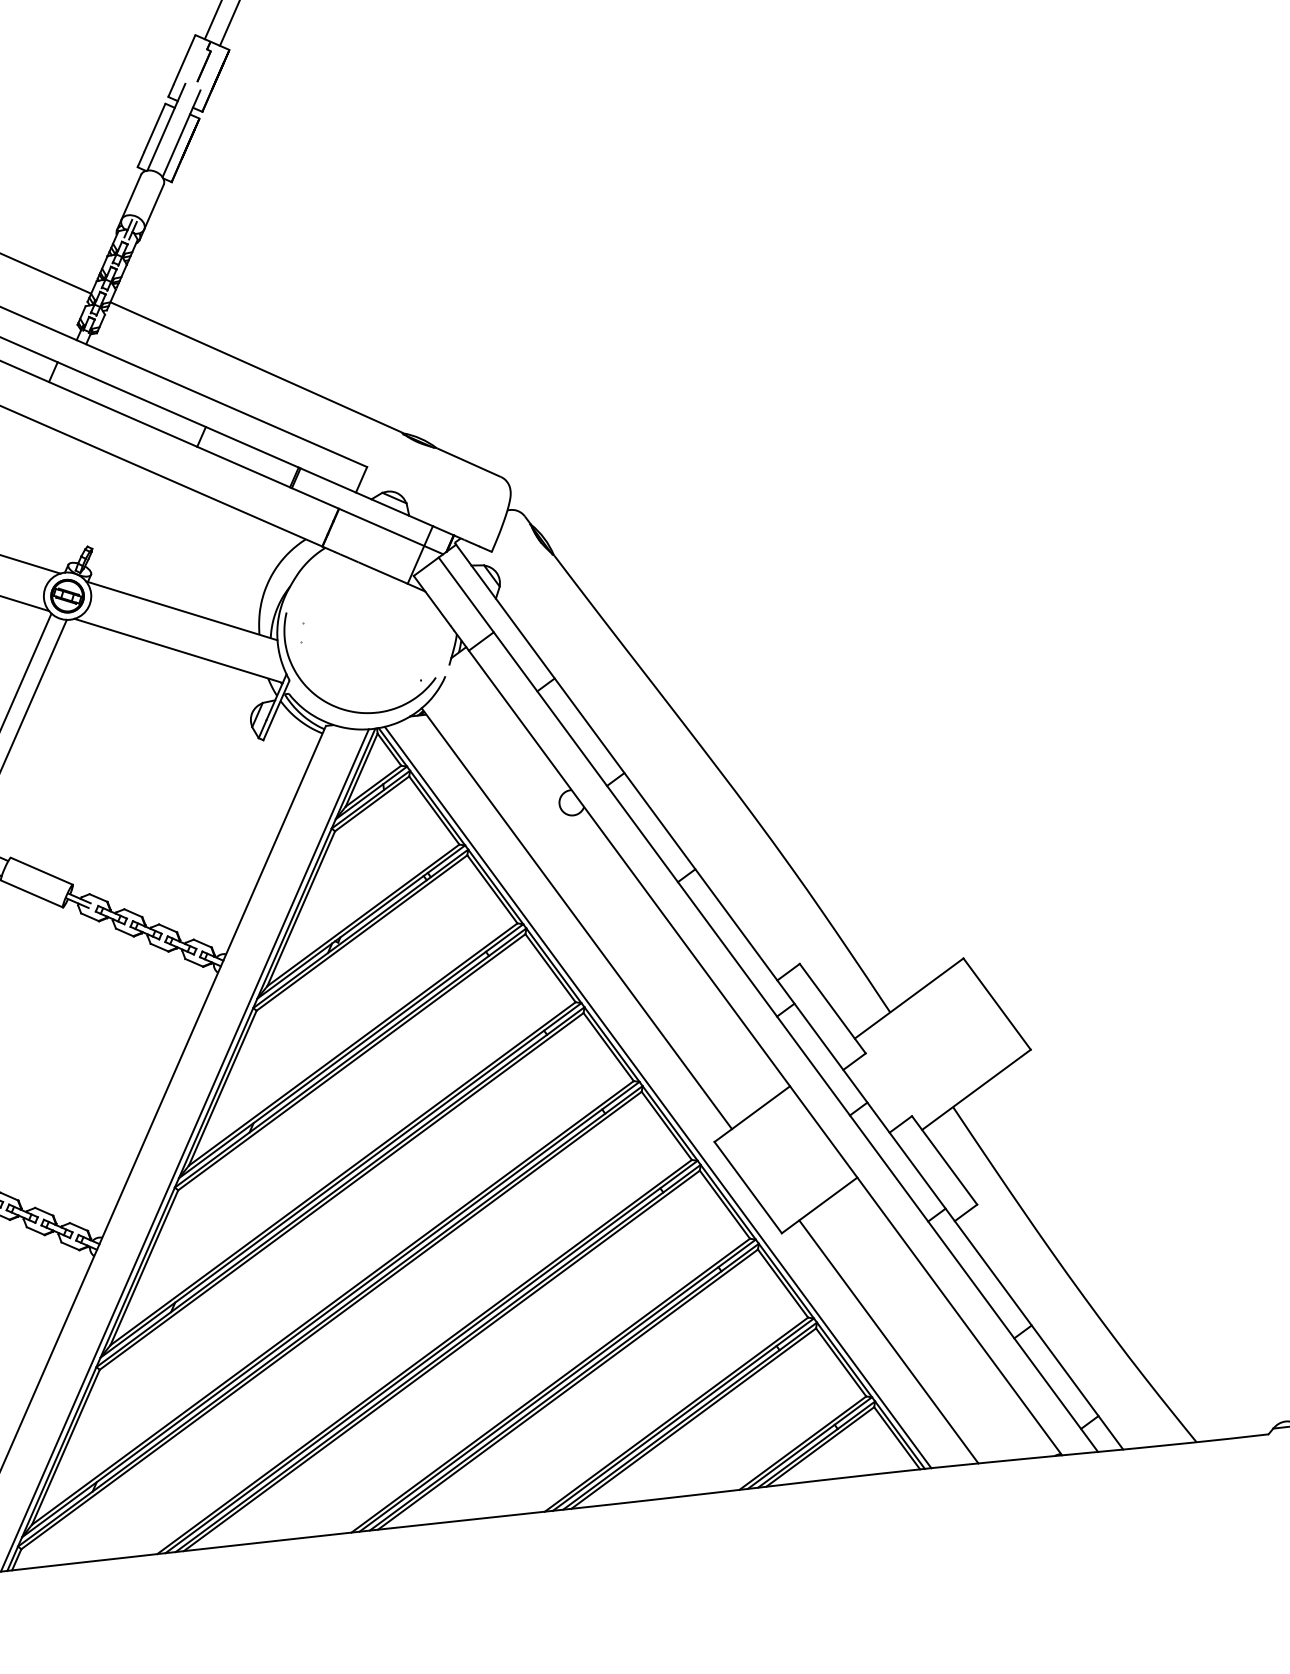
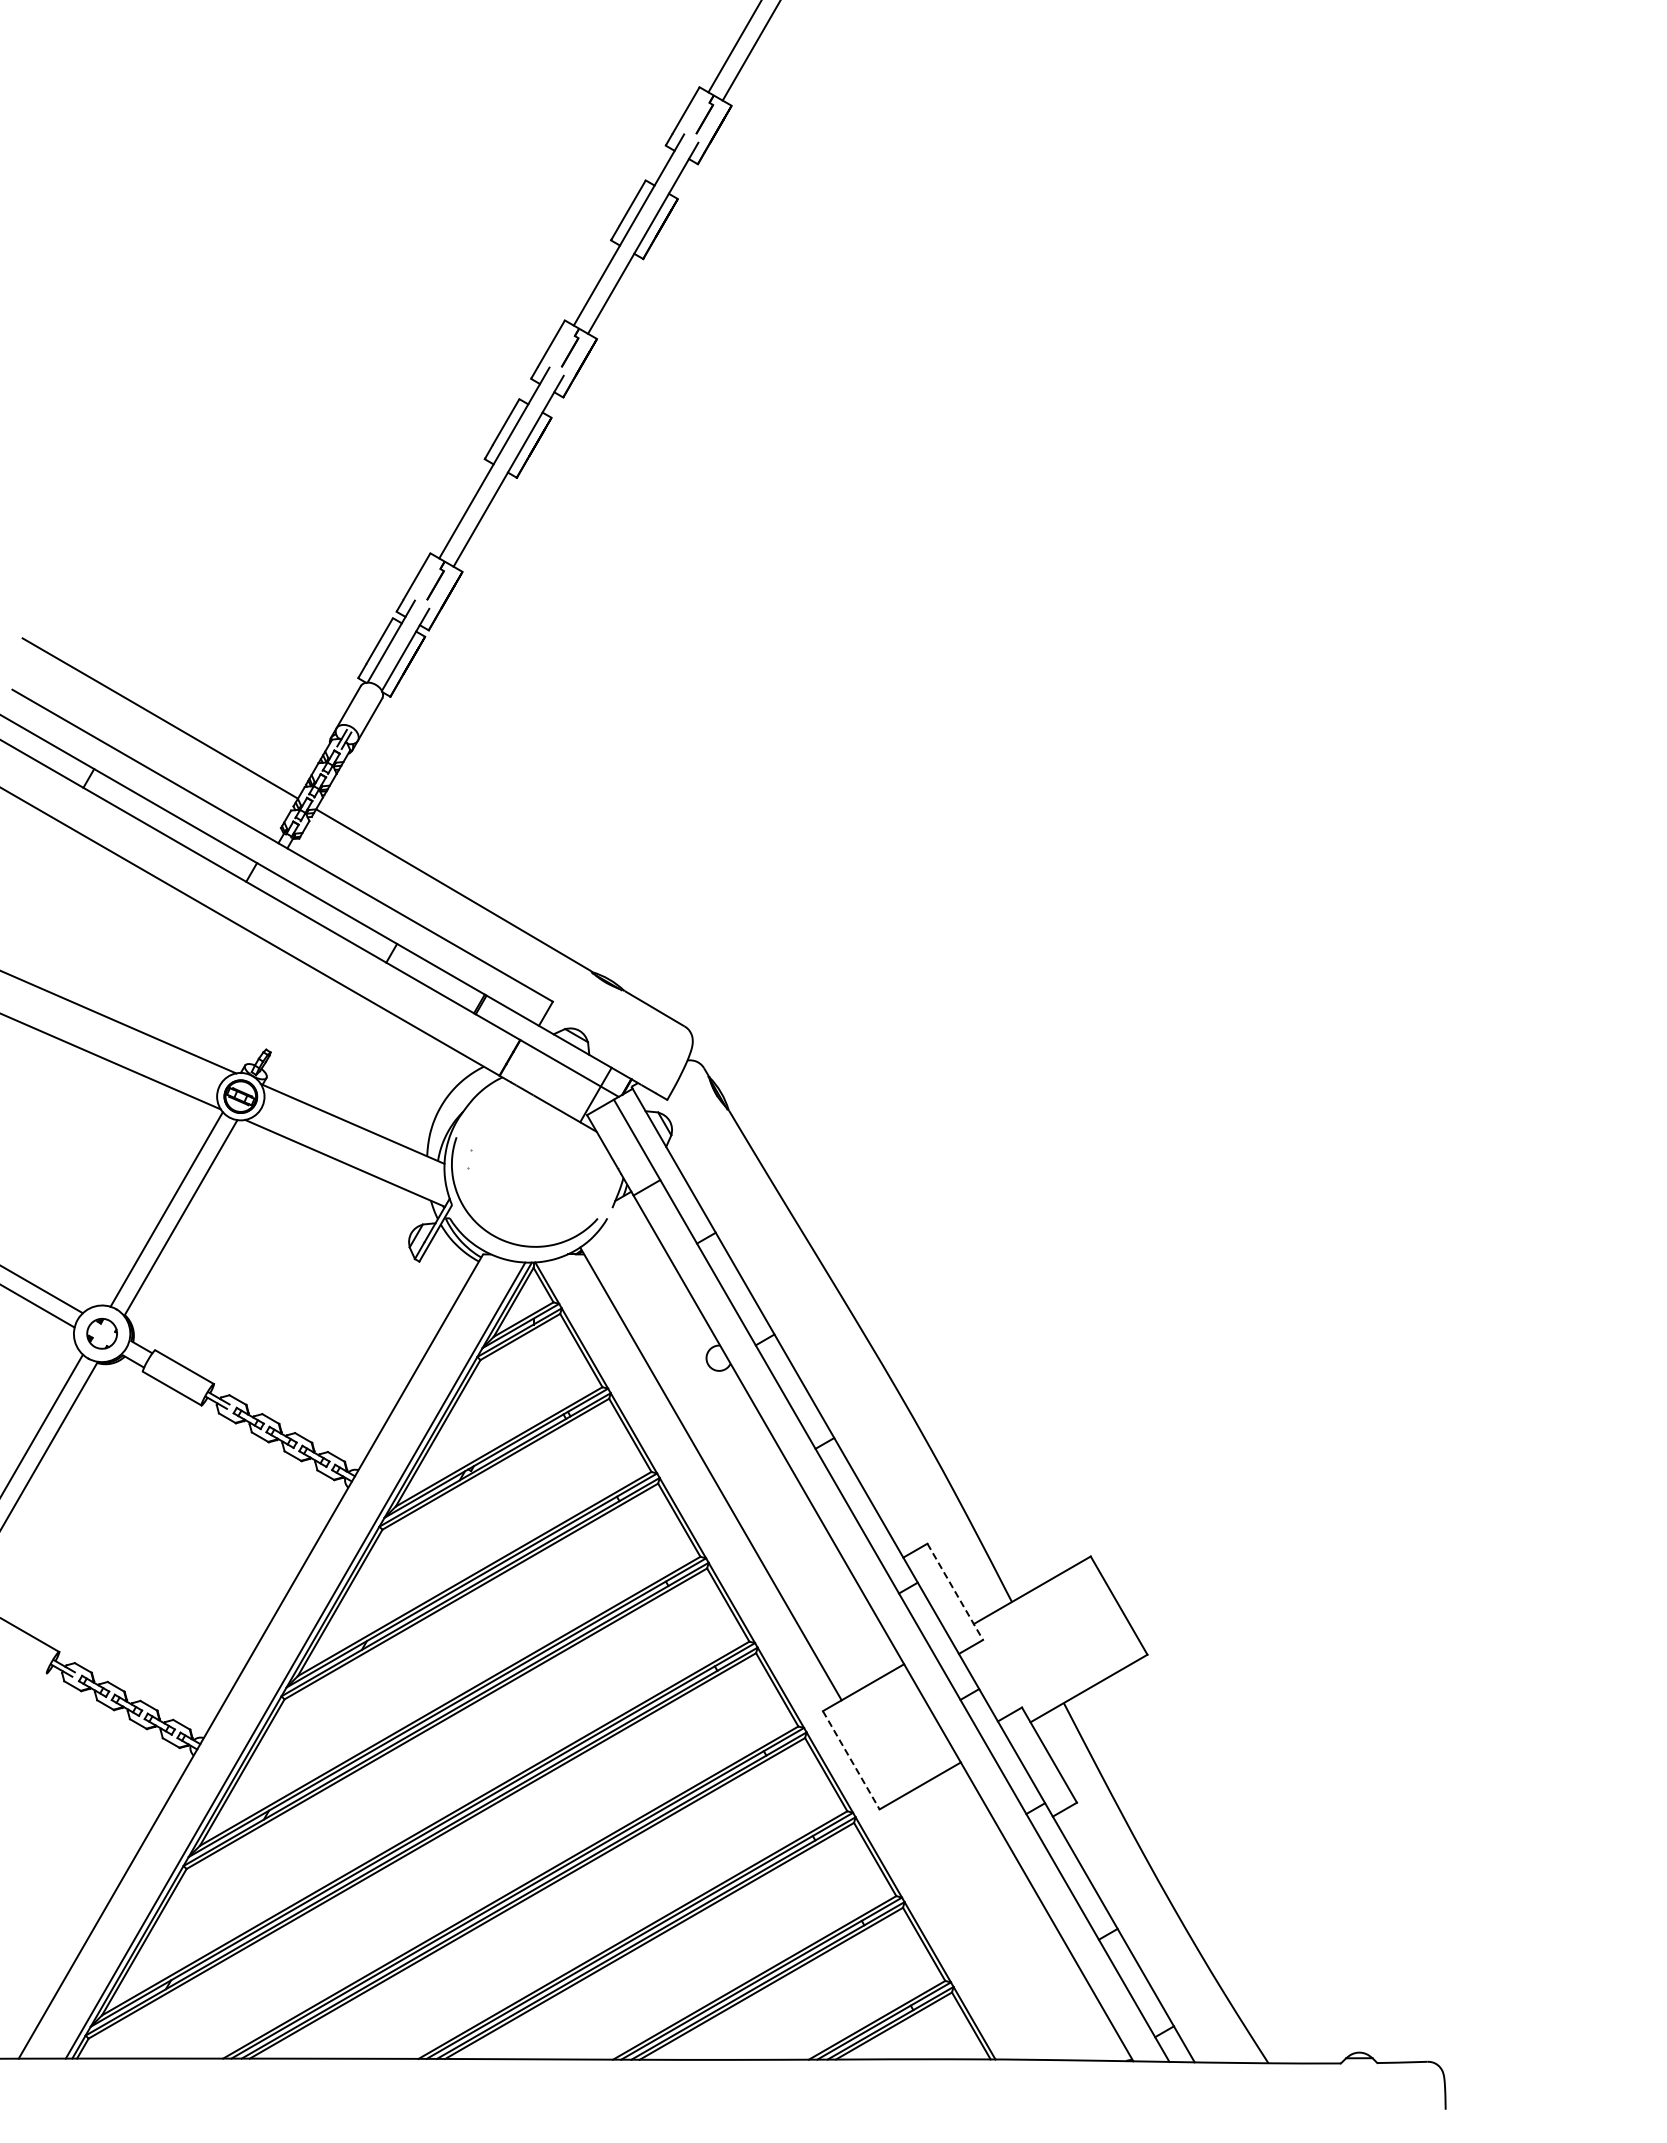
line: (832, 1008) -> (955, 1591), solid -> dashed
line: (657, 1097) -> (771, 1660), removed
line: (748, 1187) -> (851, 1760), solid -> dashed
line: (888, 1342) -> (973, 1929), removed

